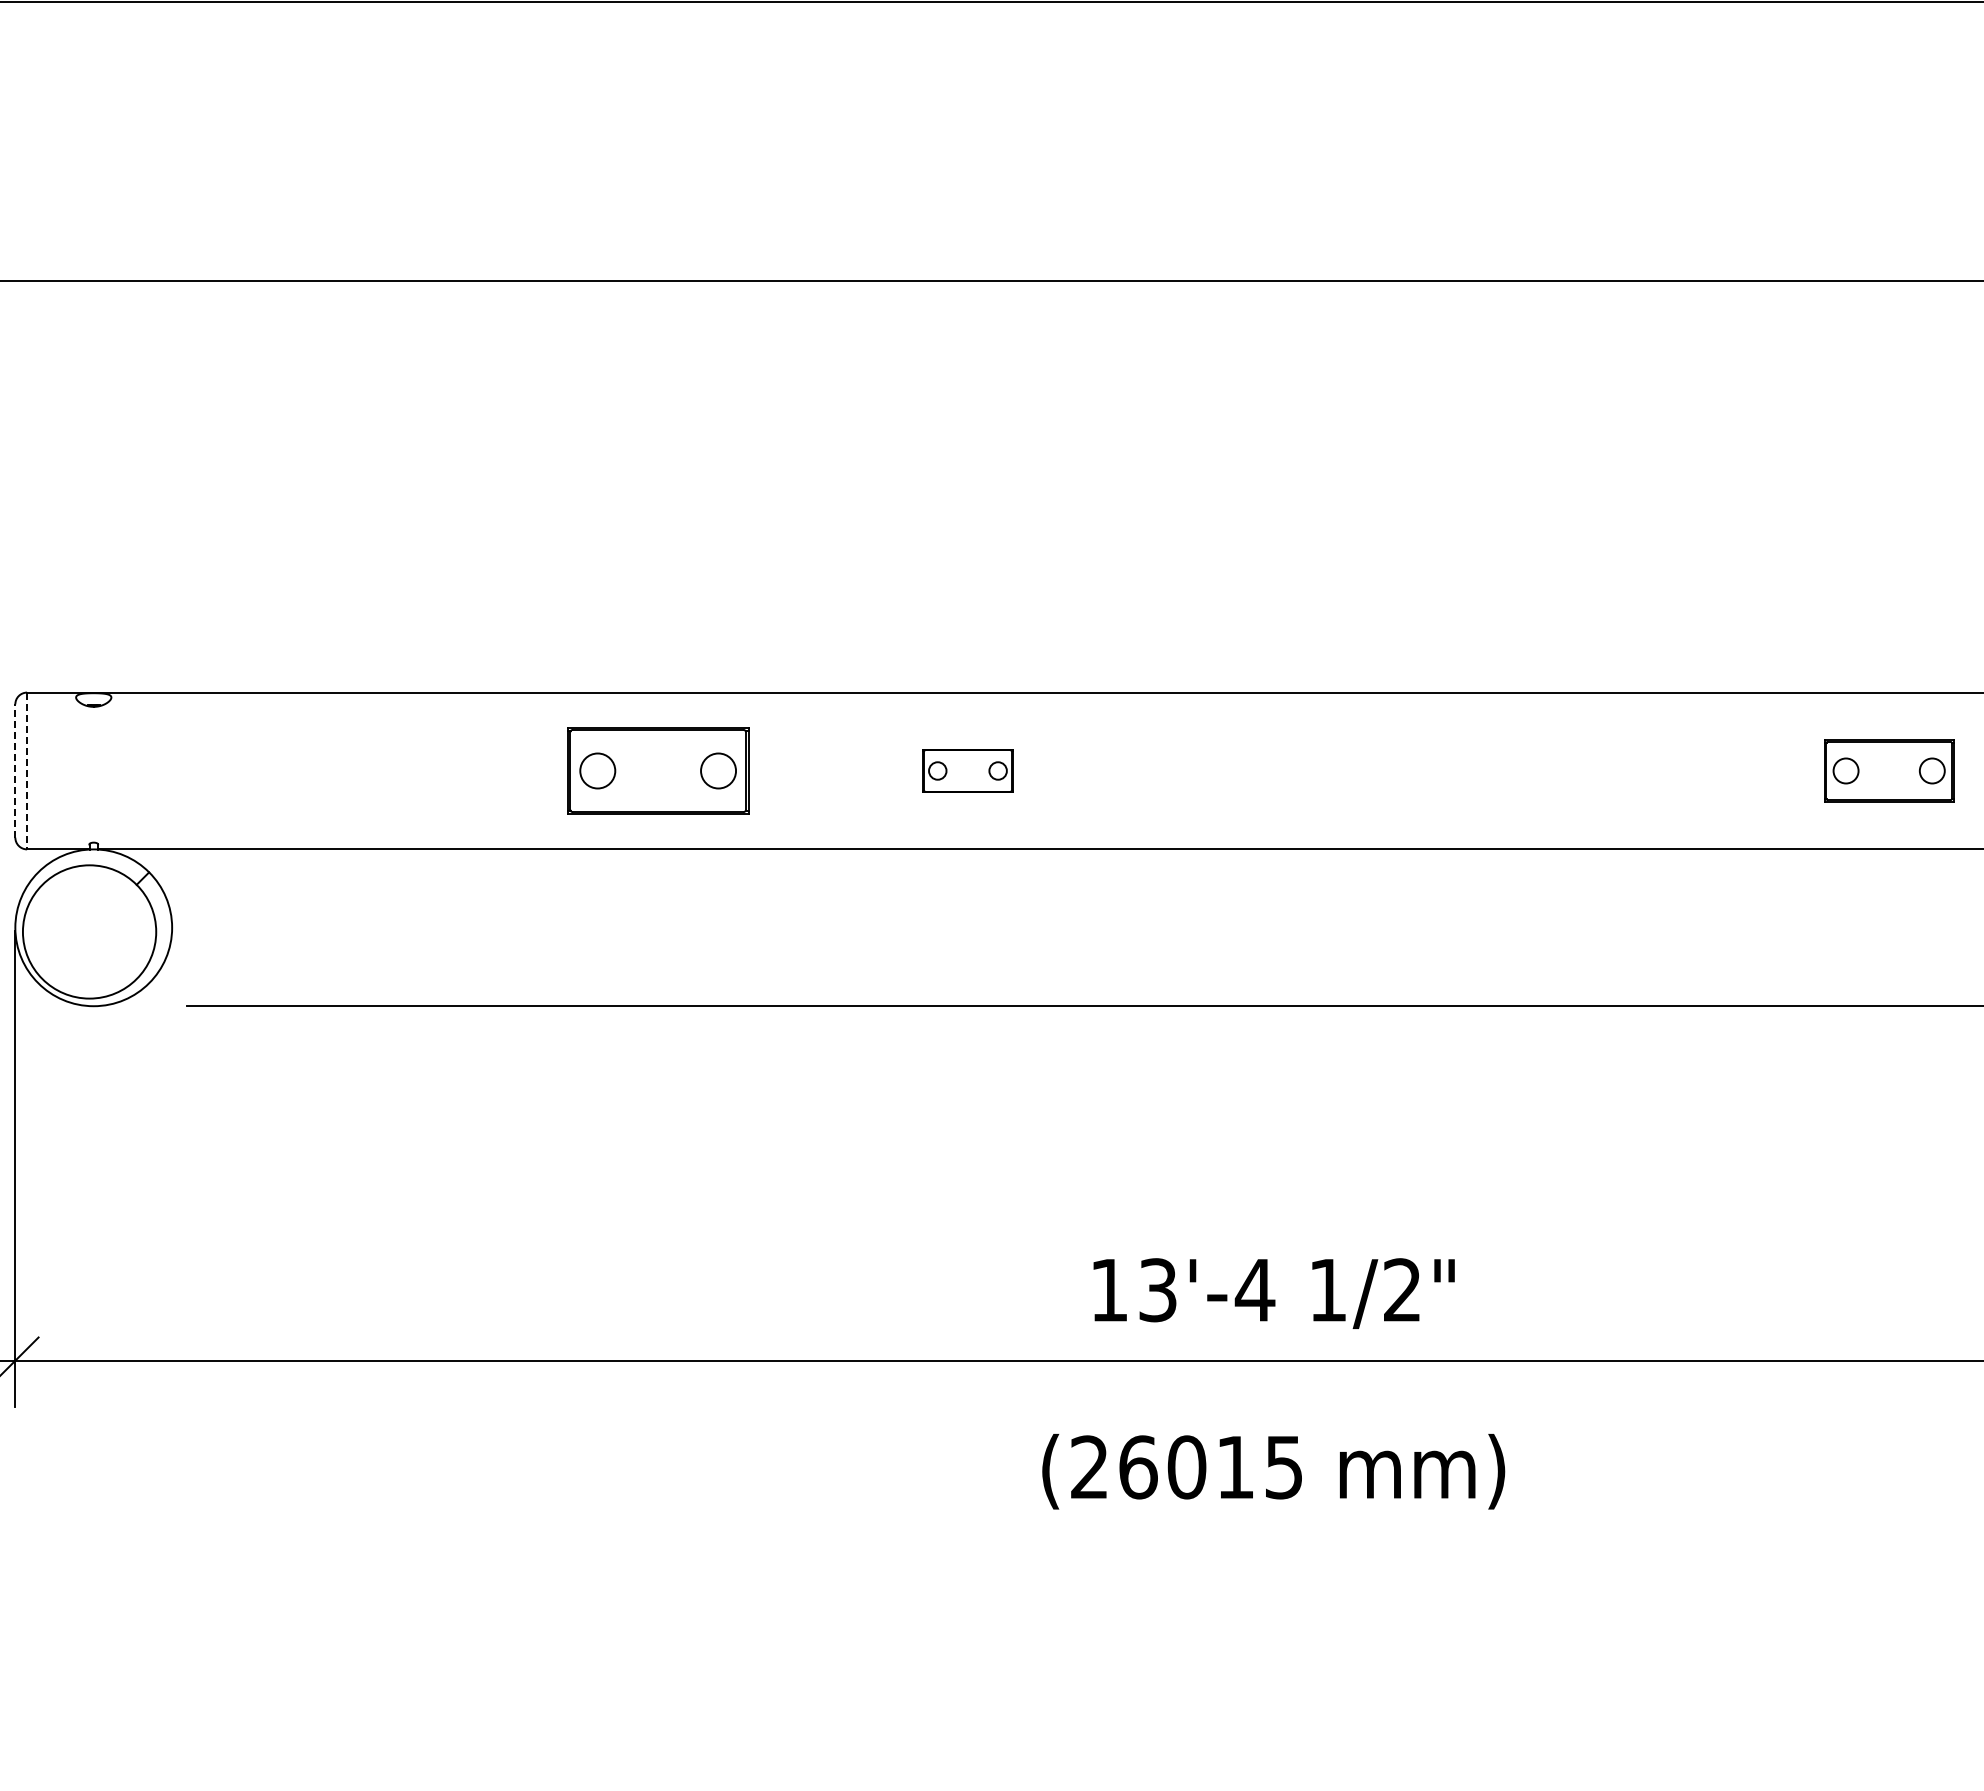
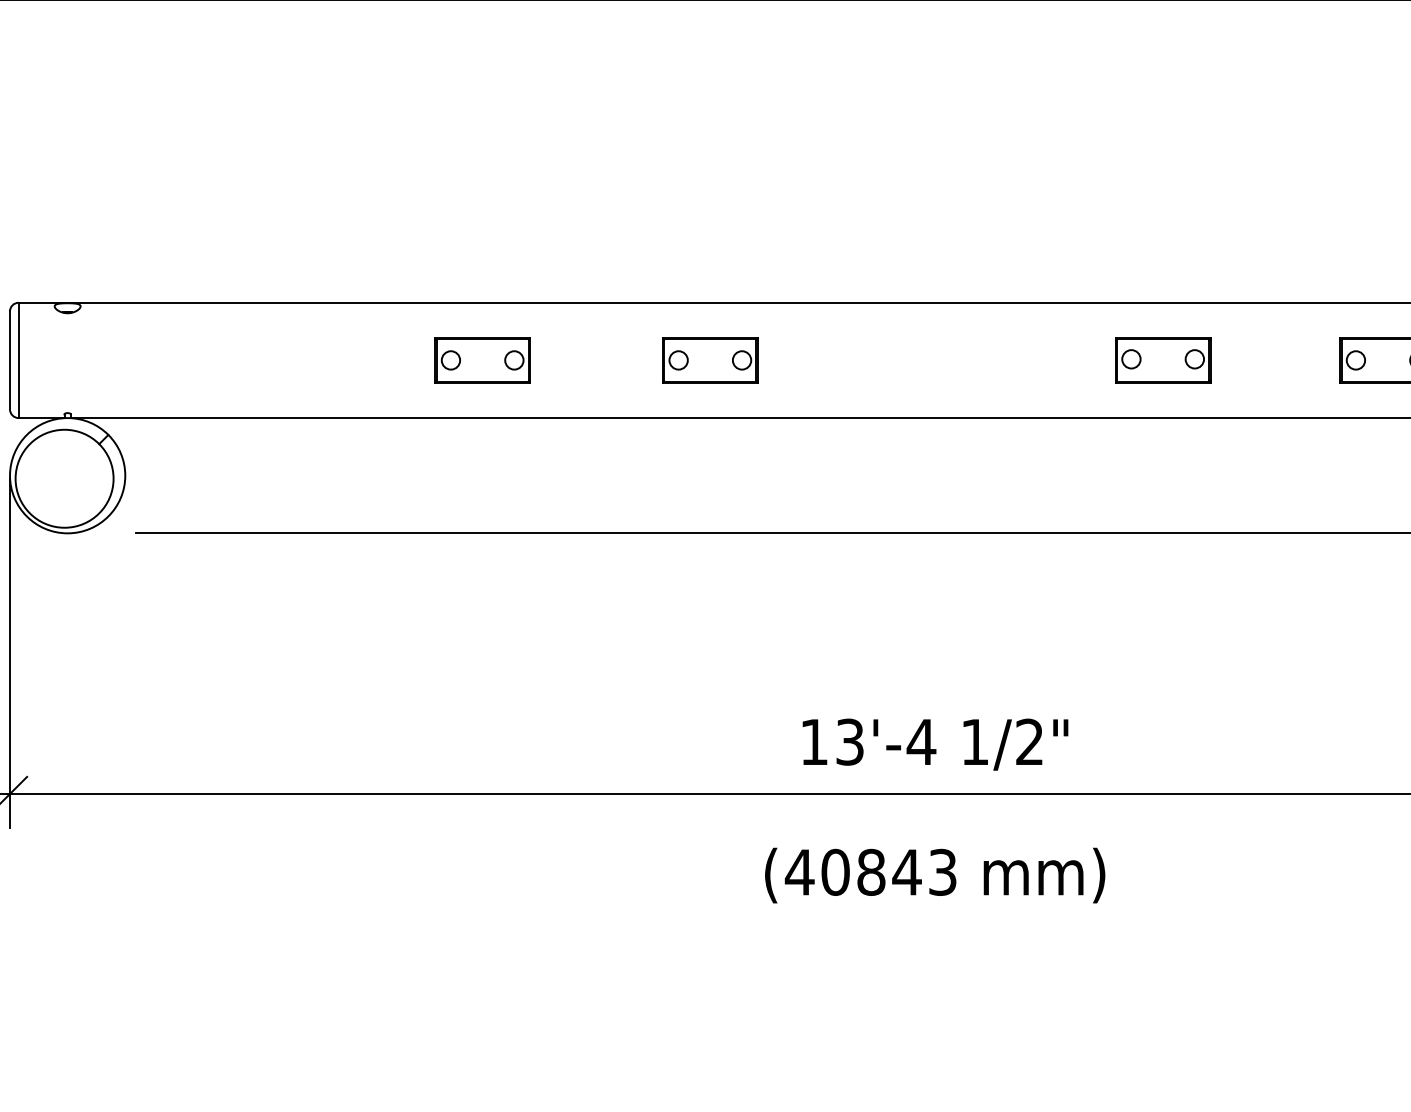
part: (658, 770) -> (482, 360), size x0.71
part: (967, 770) -> (710, 360), size x1.43
part: (1583, 770) -> (1162, 360), added
line: (15, 771) -> (10, 360), dashed -> solid
line: (27, 771) -> (18, 360), dashed -> solid
text: (1185, 1467) -> (870, 872), (26015 -> (40843

